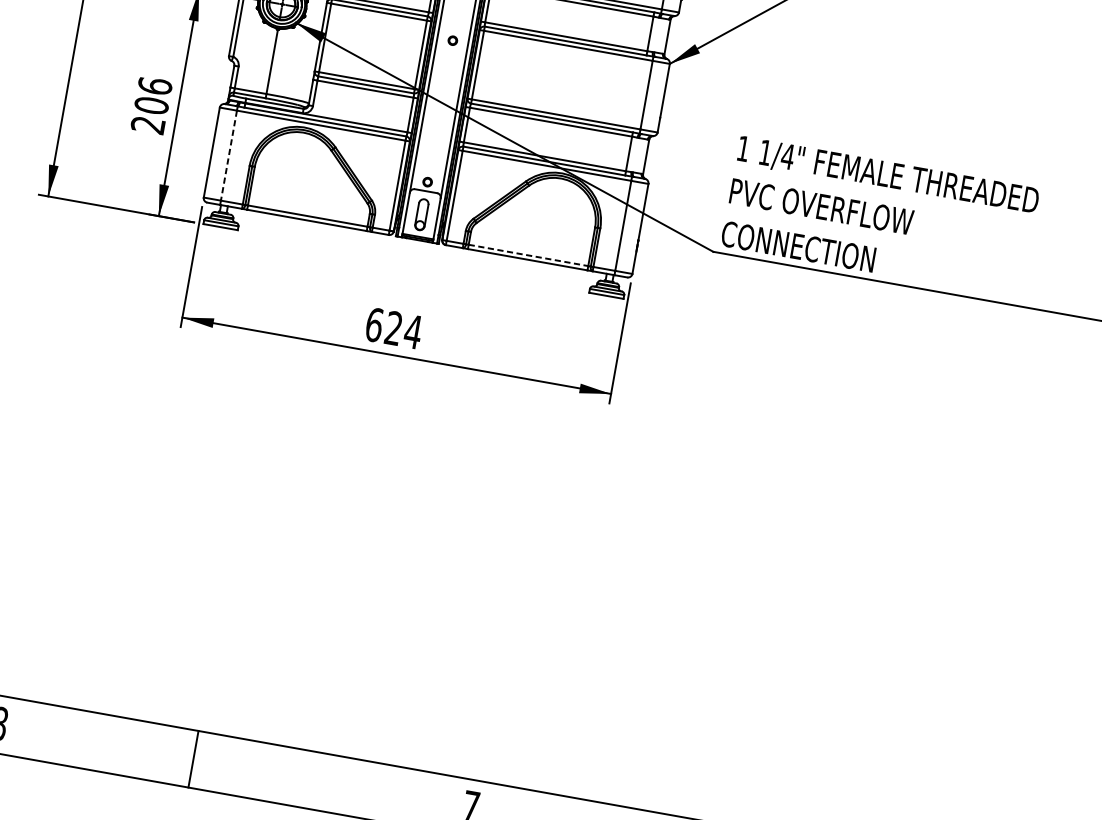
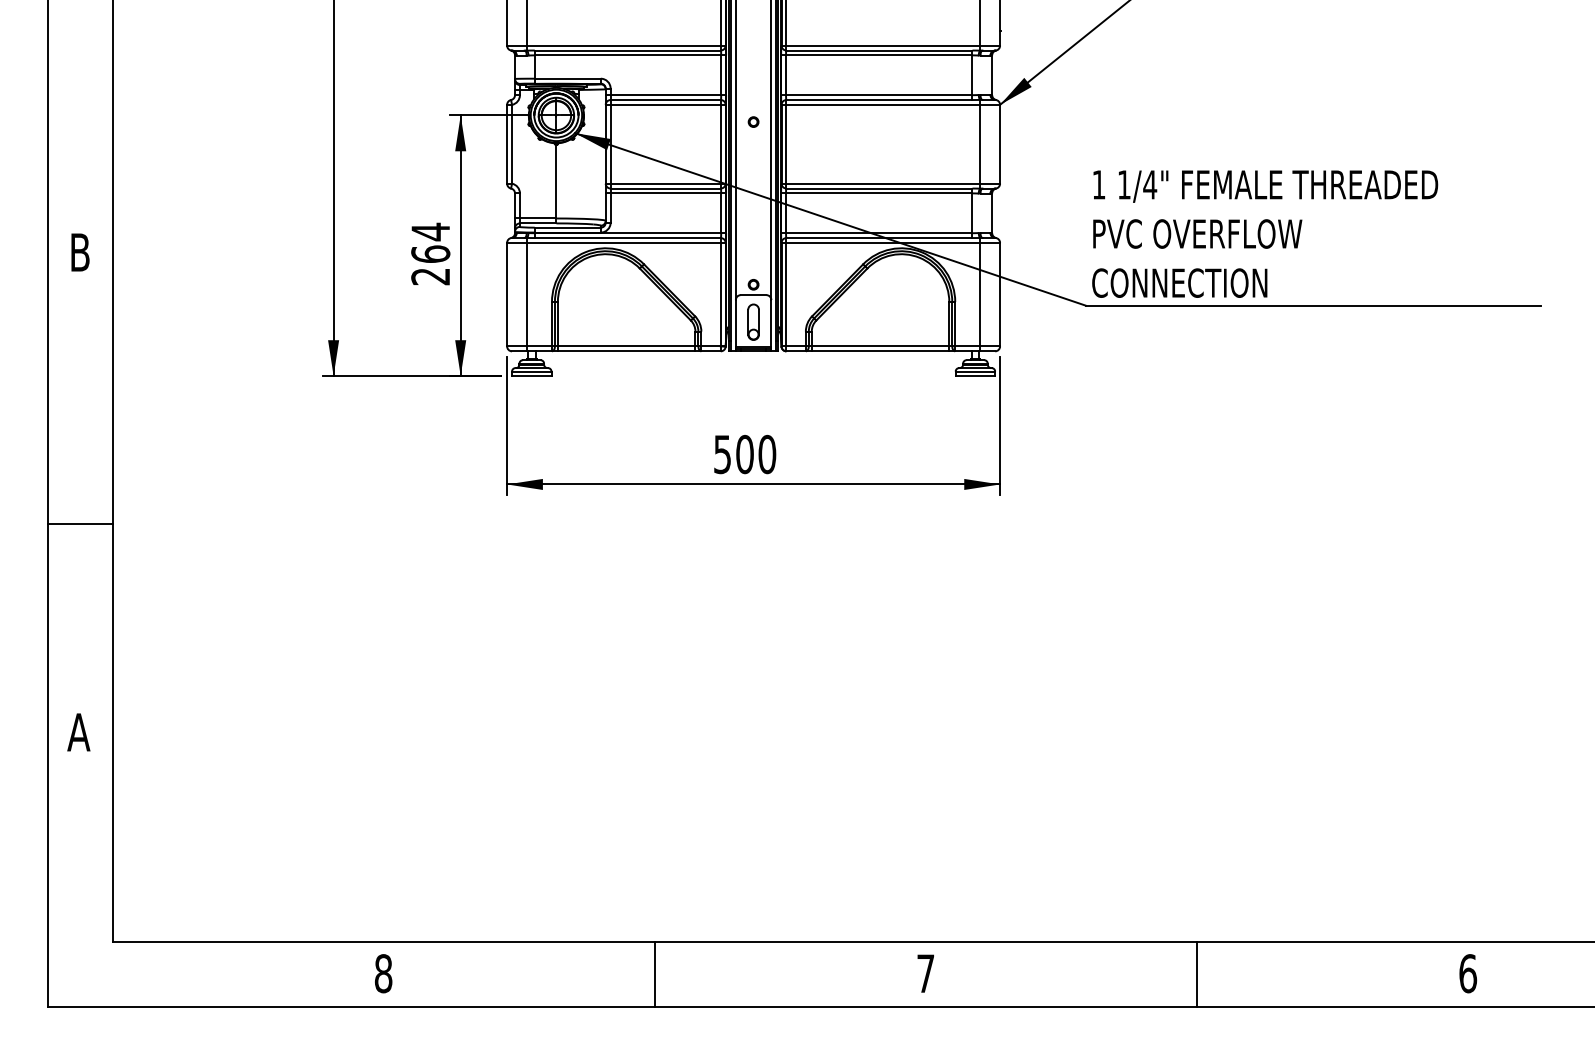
text: (153, 95) -> (430, 242), 206 -> 264
line: (228, 155) -> (526, 294), dashed -> solid
line: (528, 255) -> (880, 346), dashed -> solid
text: (394, 328) -> (745, 454), 624 -> 500
line: (193, 759) -> (655, 974), moved

